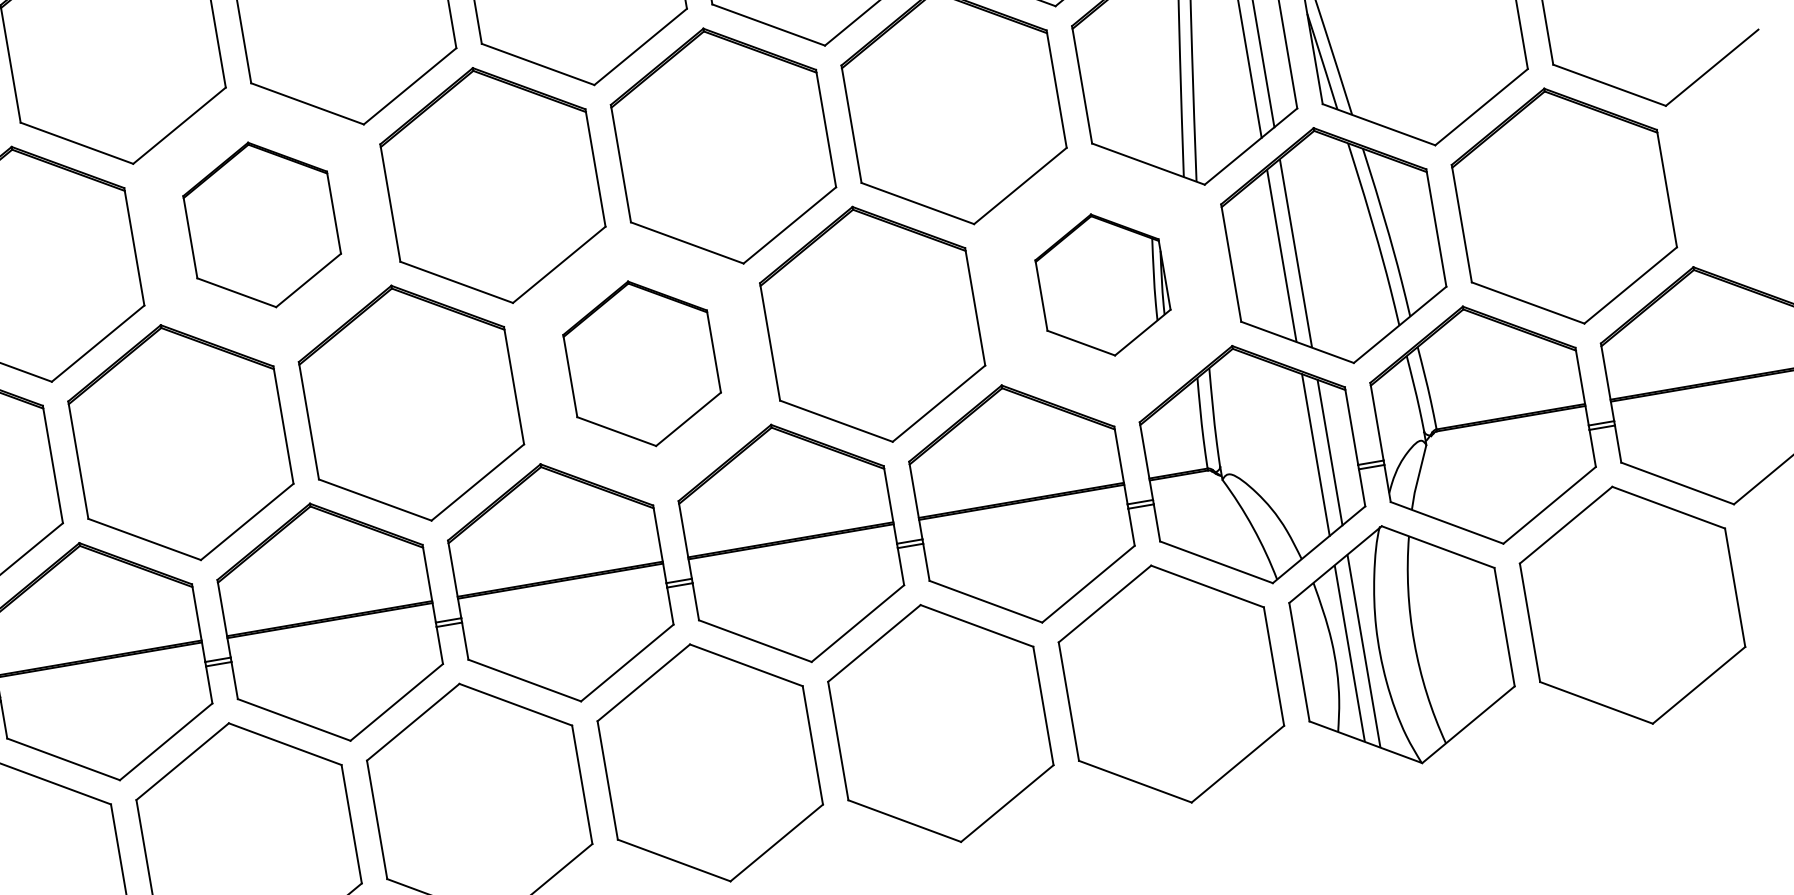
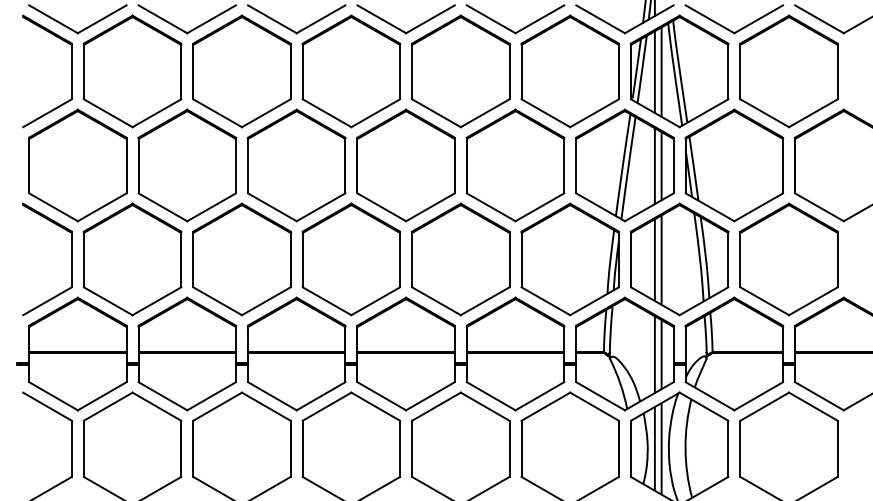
part: (260, 225) -> (186, 165), size x1.43
part: (1101, 285) -> (569, 259), size x1.67
part: (642, 363) -> (351, 259), size x1.43

